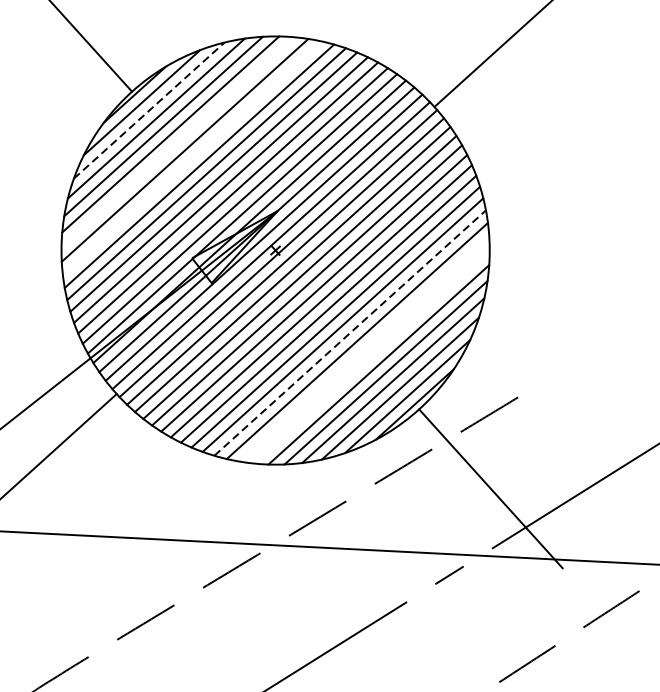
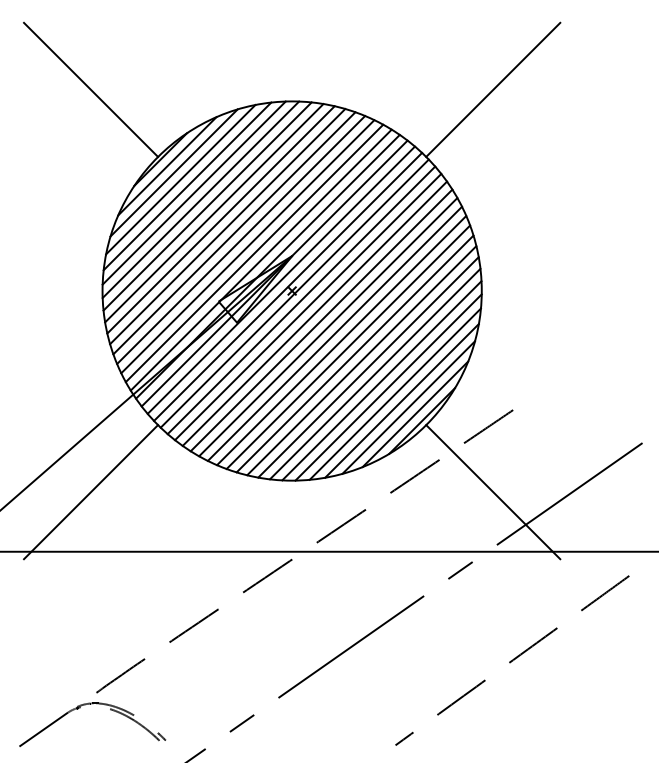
line: (149, 110) -> (174, 172), dashed -> solid
line: (177, 142) -> (200, 199), added
line: (192, 158) -> (214, 213), added
line: (350, 332) -> (362, 360), dashed -> solid
line: (363, 348) -> (374, 373), added
line: (371, 356) -> (381, 380), added

